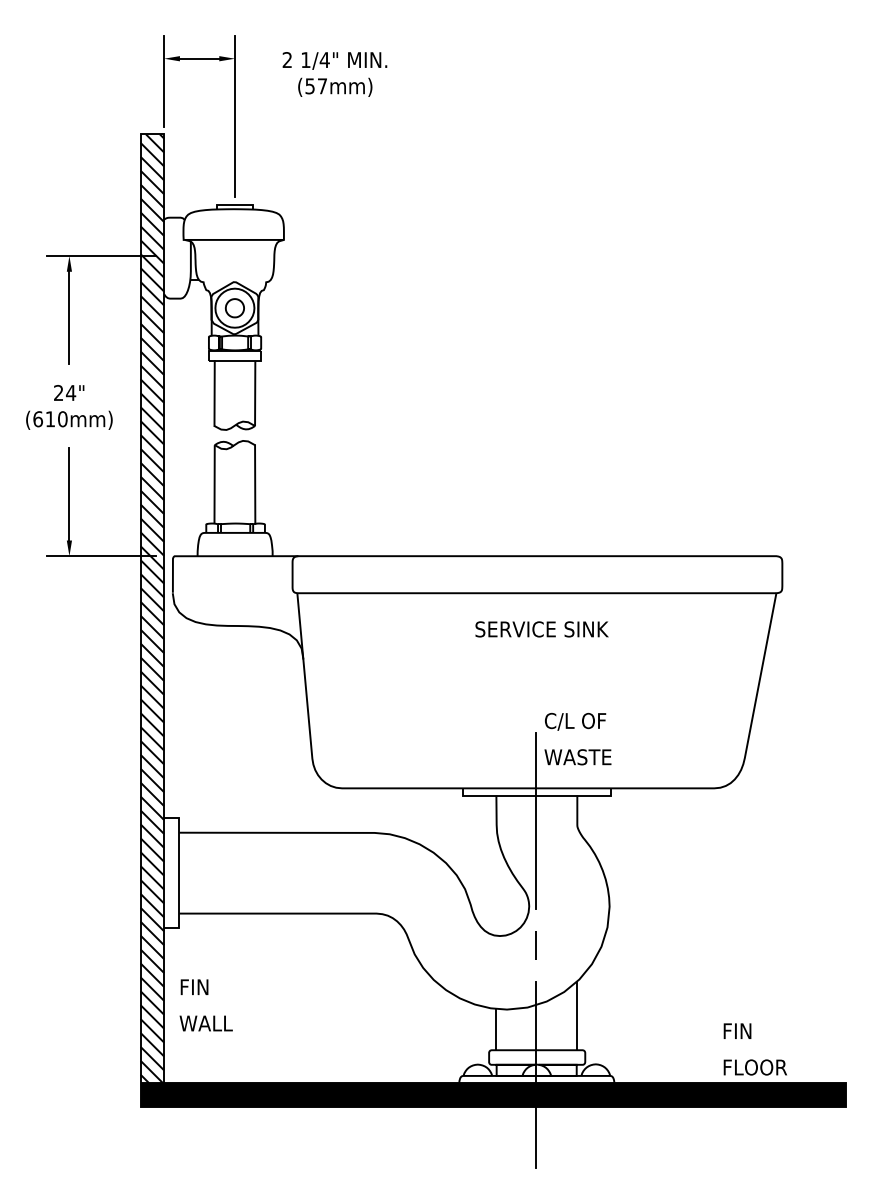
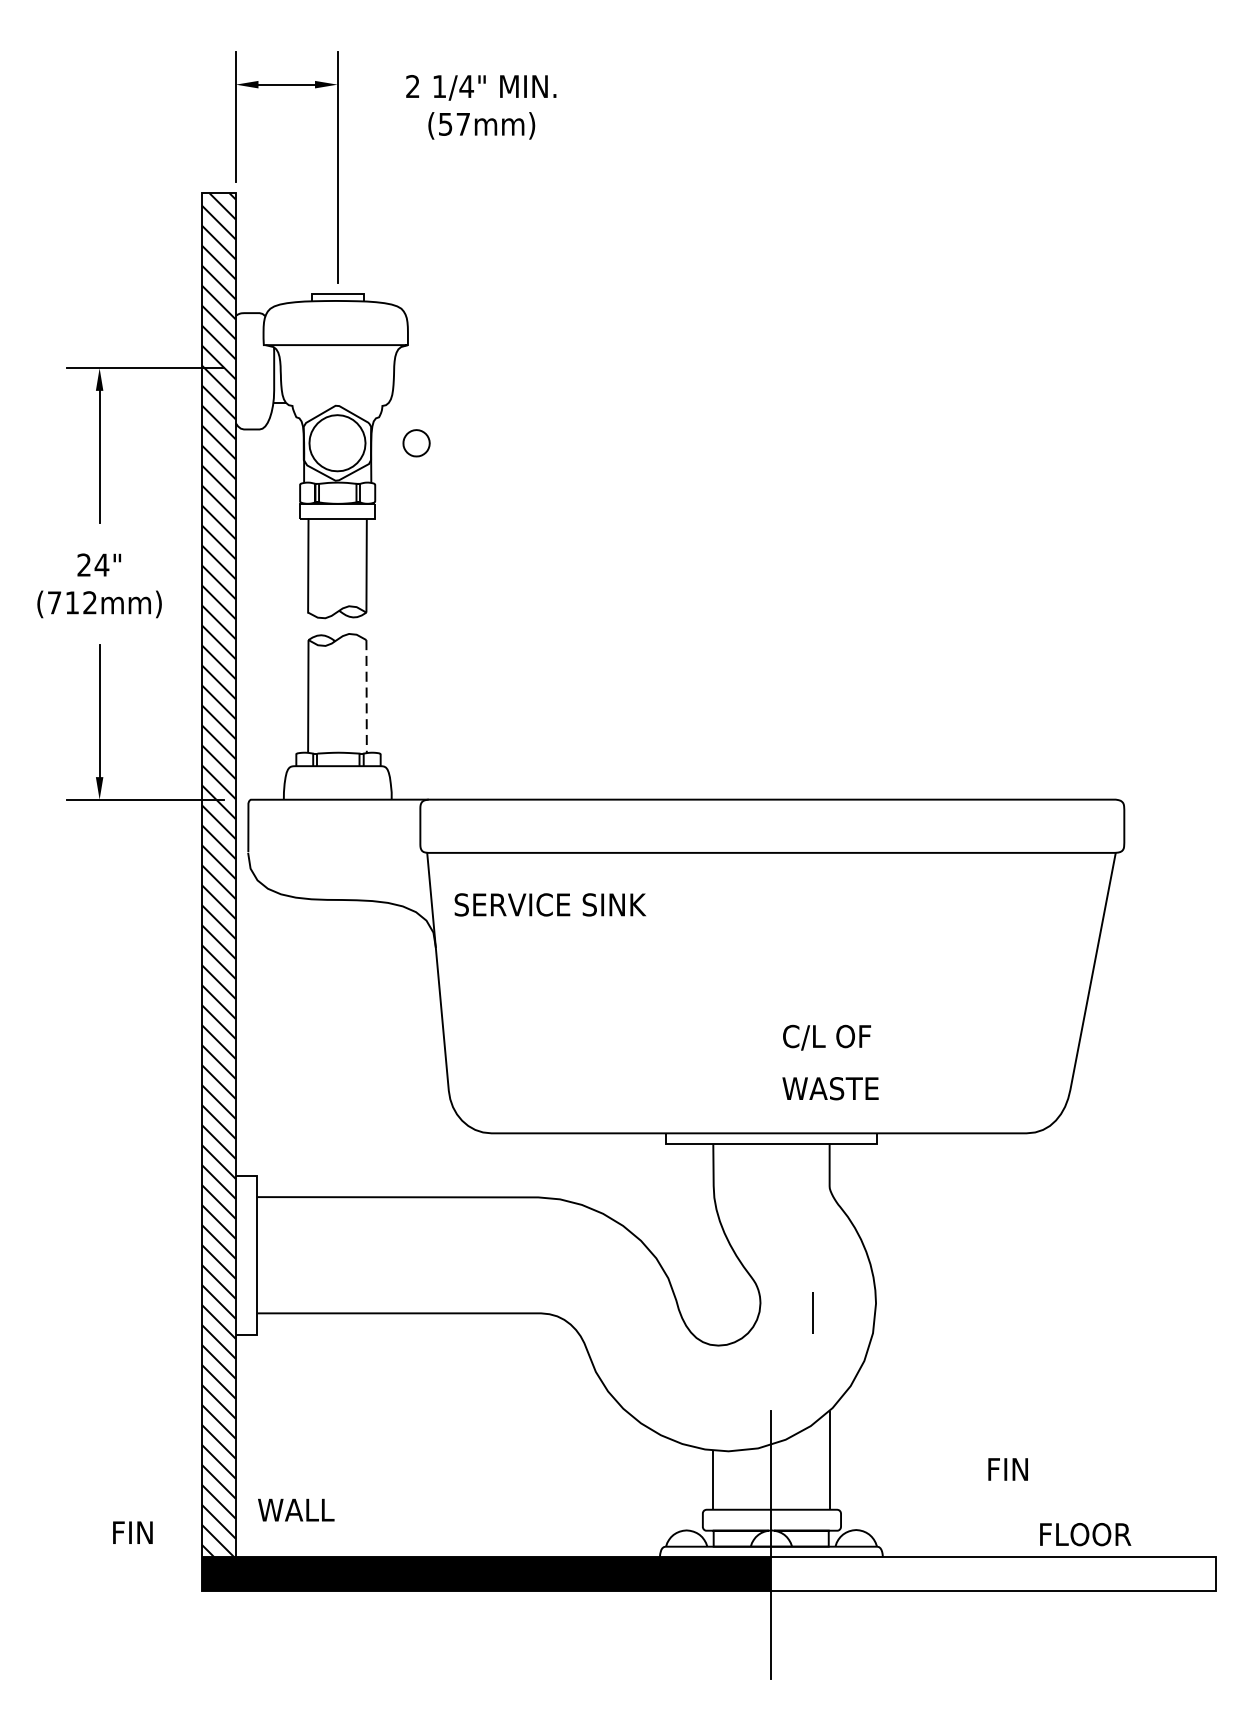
part: (234, 308) -> (415, 443), moved
text: (50, 419) -> (72, 603), (610mm) -> (712mm)
line: (255, 484) -> (367, 696), solid -> dashed
text: (541, 629) -> (549, 905), moved
line: (536, 820) -> (770, 1179), removed
line: (535, 945) -> (811, 1313), moved
text: (194, 986) -> (132, 1531), moved
text: (205, 1023) -> (295, 1510), moved
text: (737, 1030) -> (1008, 1468), moved
fill: (690, 1094) -> (992, 1573), removed

